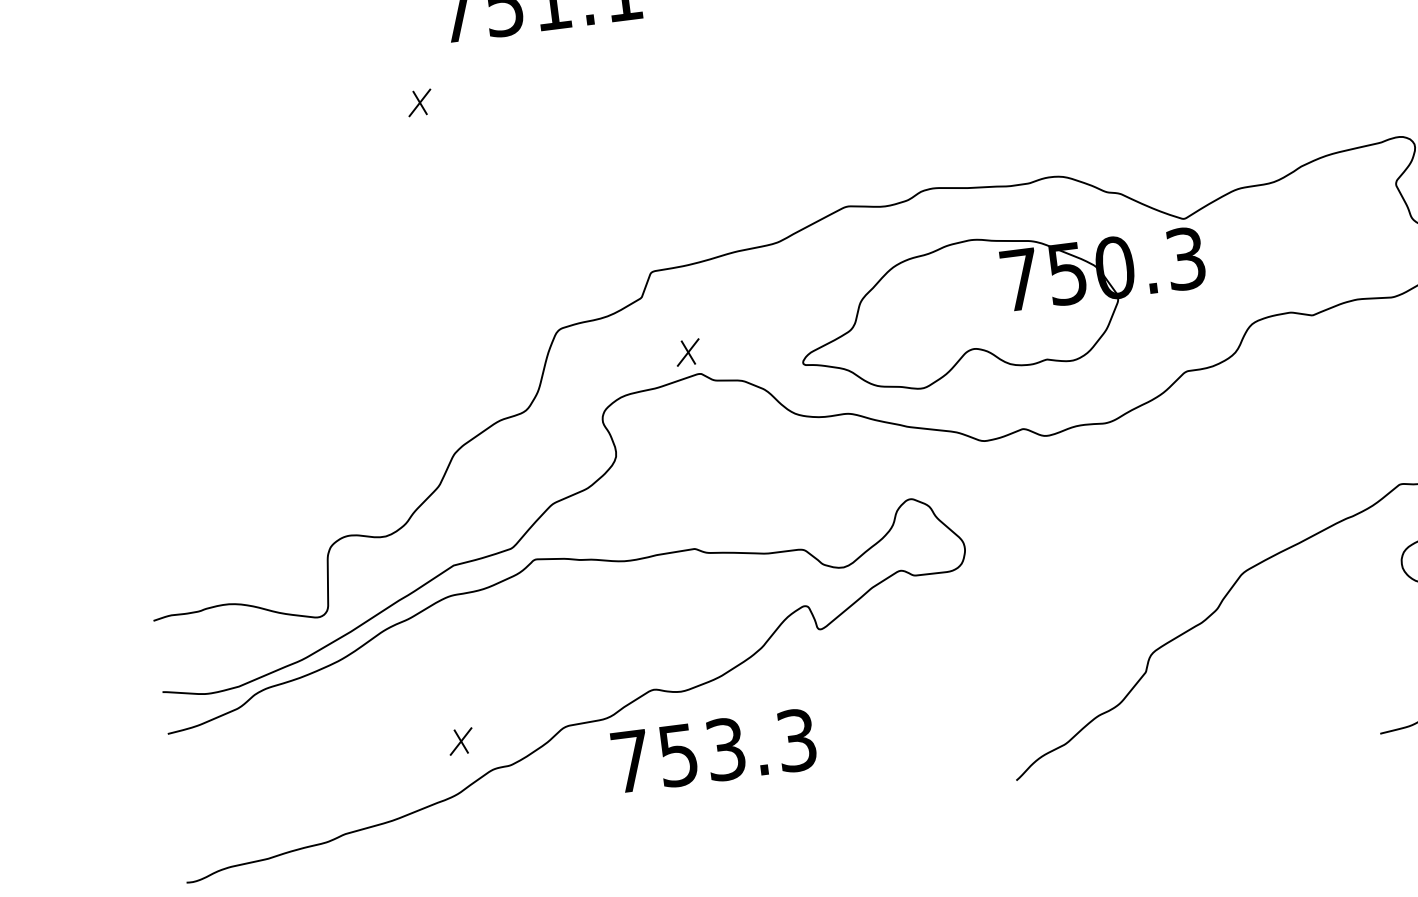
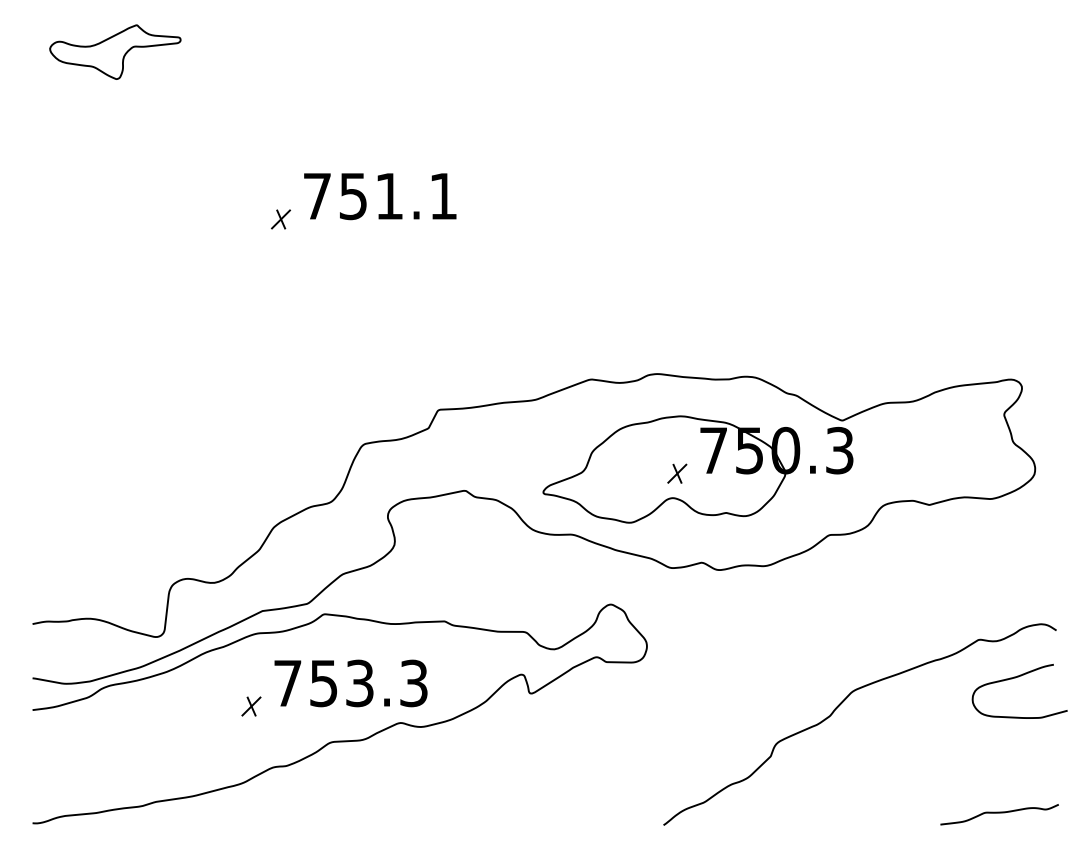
part: (419, 103) -> (280, 219), moved
part: (688, 352) -> (677, 473), moved
part: (461, 741) -> (251, 706), moved
text: (713, 751) -> (350, 683), moved

